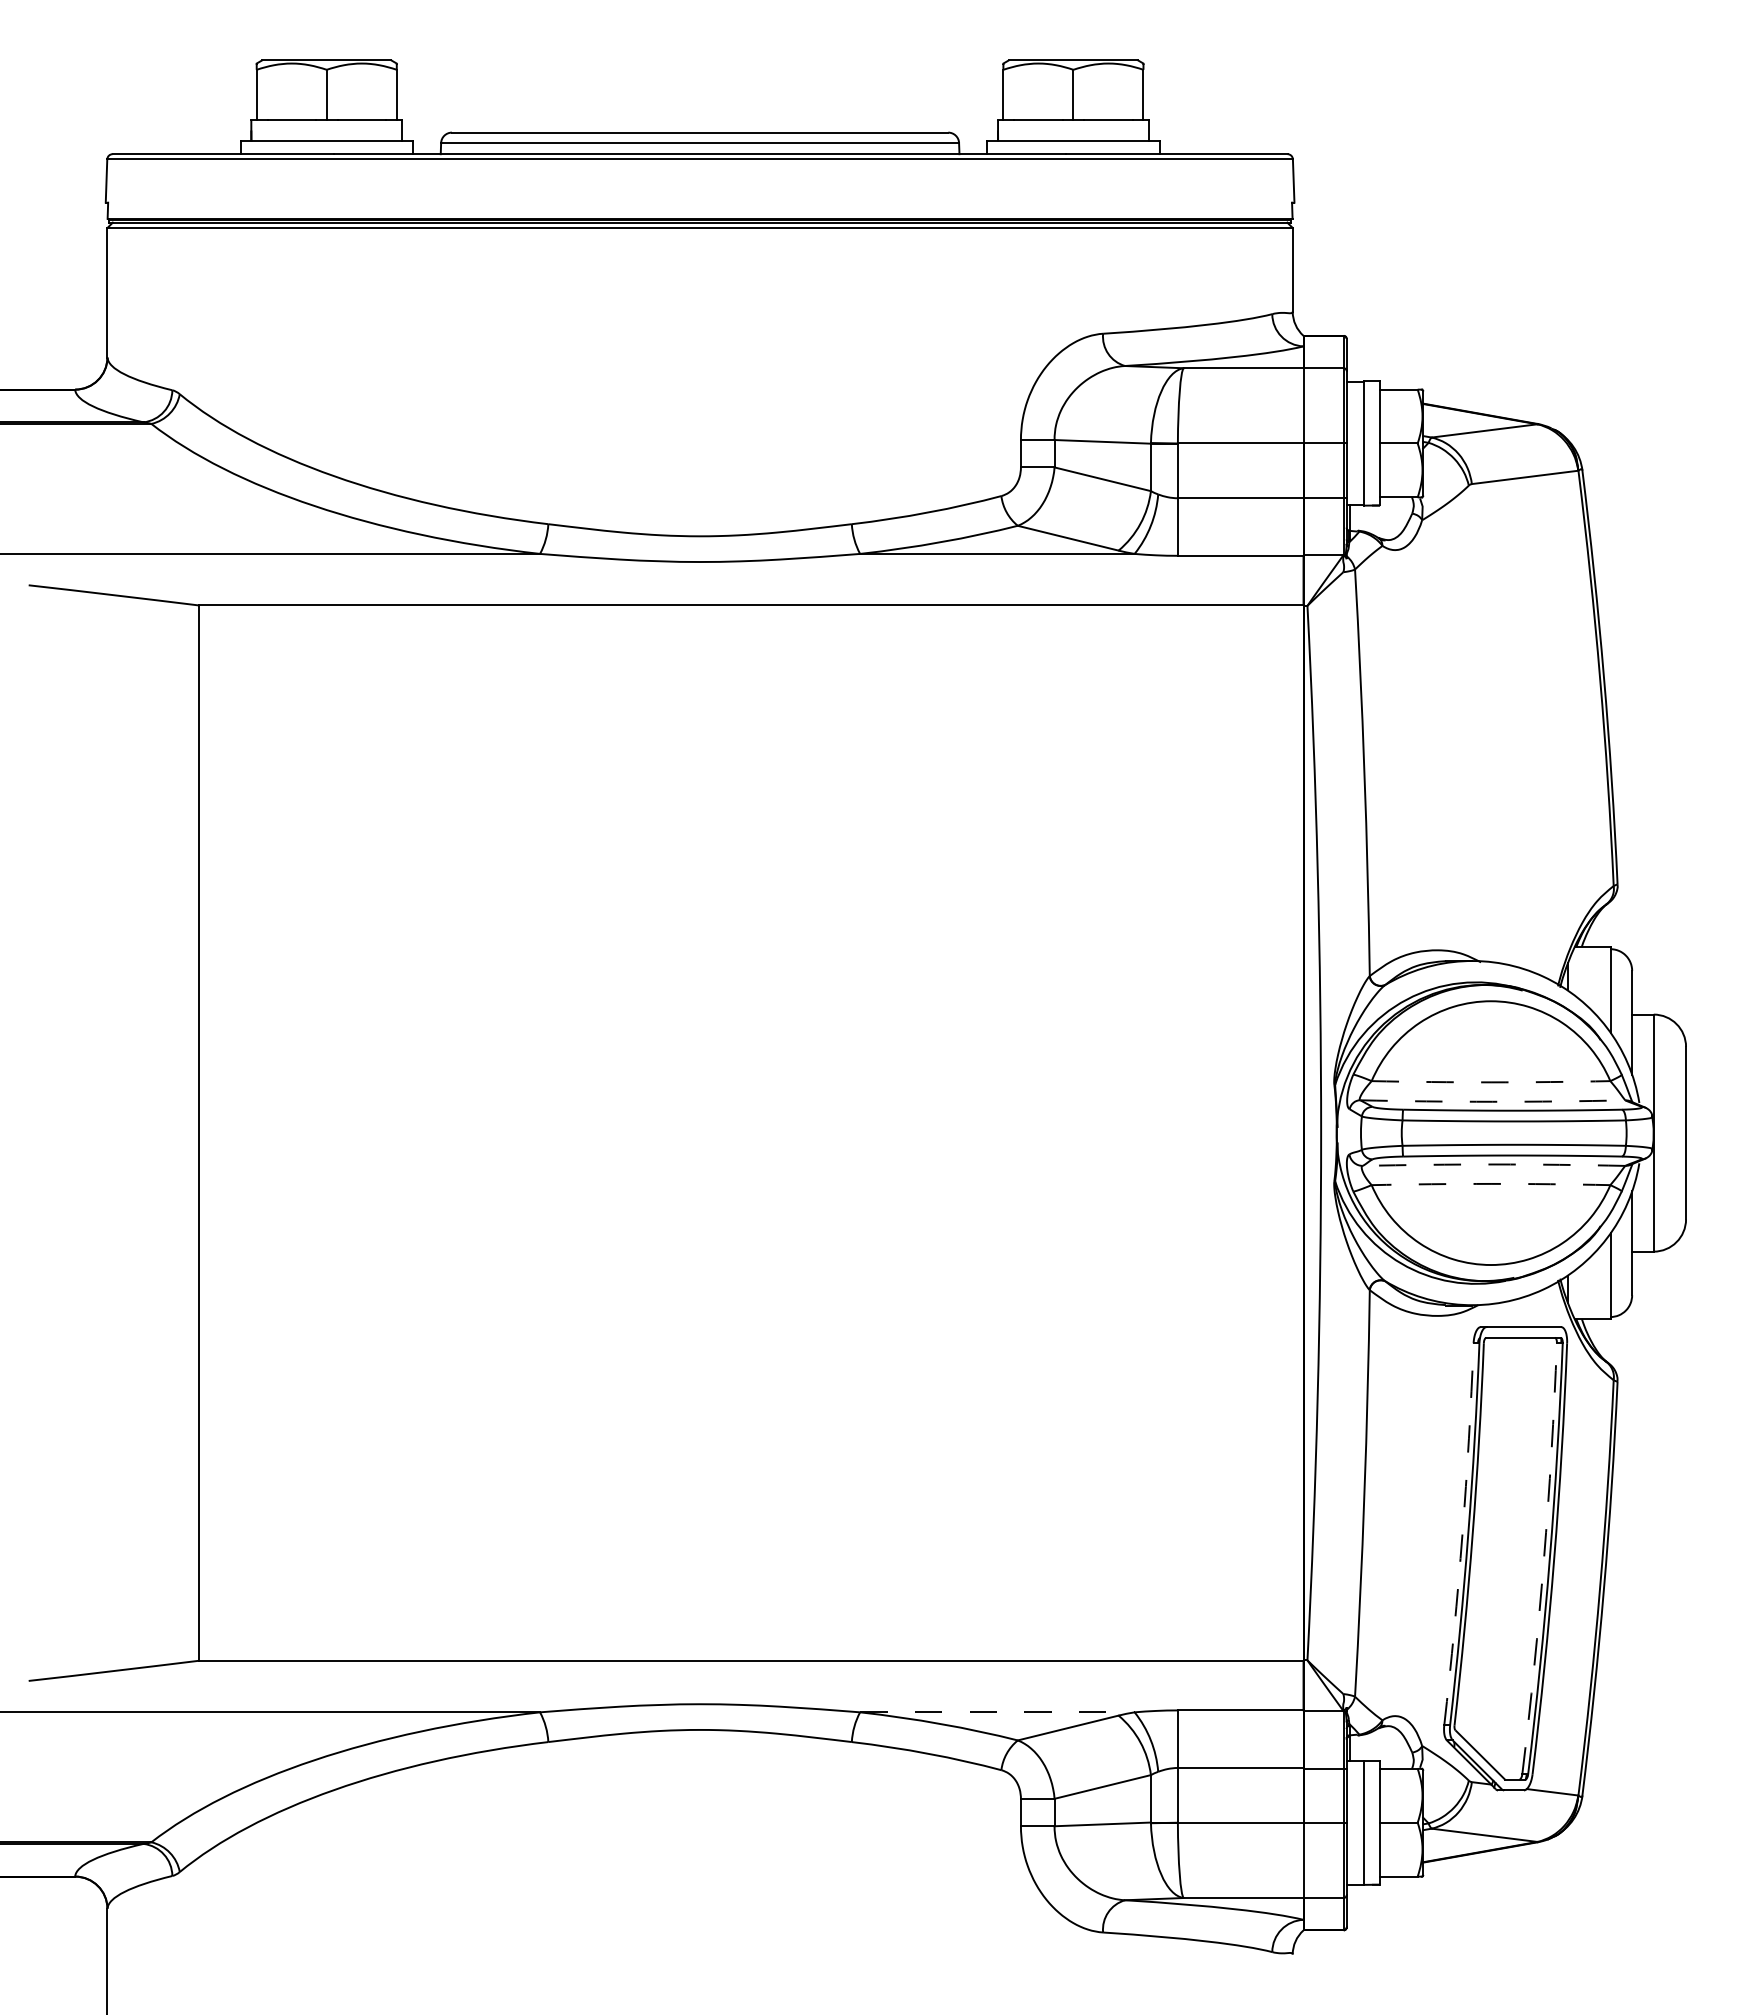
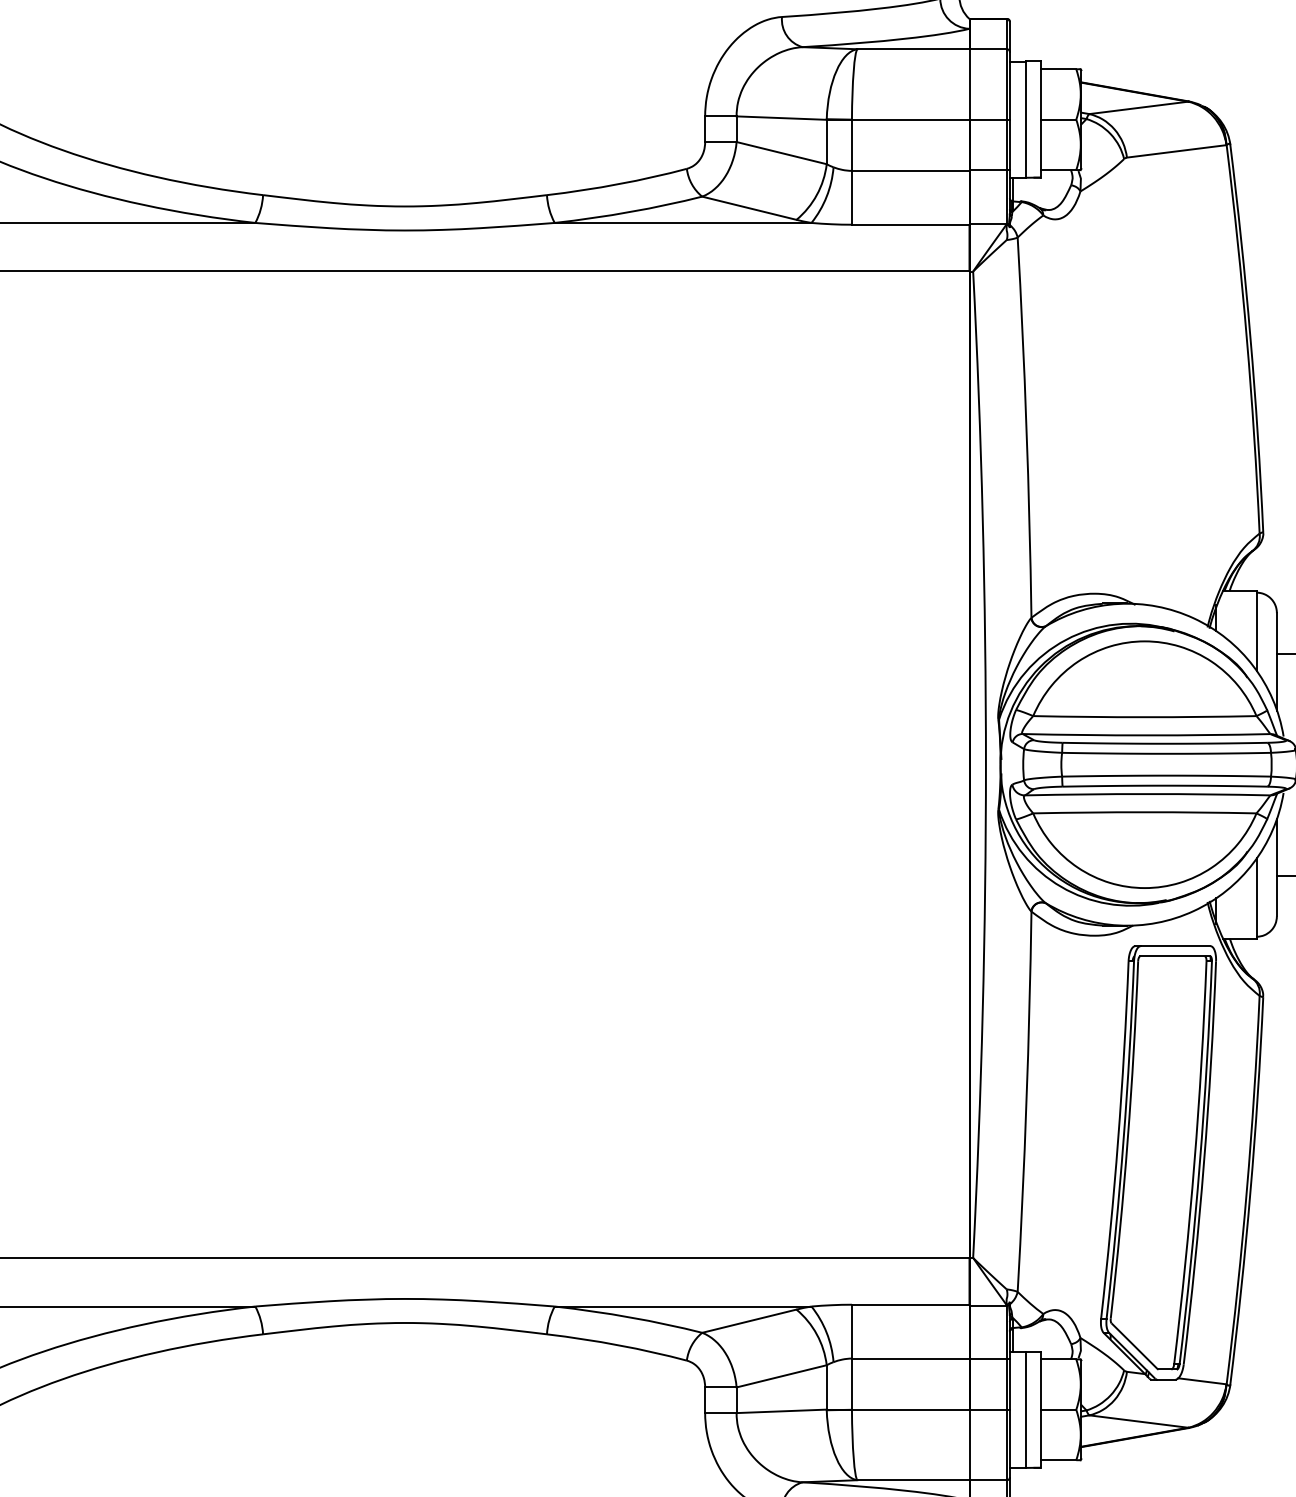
arc: (1491, 1082) -> (1145, 717), dashed -> solid
arc: (1492, 1101) -> (1146, 735), dashed -> solid
arc: (1494, 1164) -> (1148, 794), dashed -> solid
arc: (1491, 1183) -> (1145, 811), dashed -> solid
arc: (1462, 1534) -> (1118, 1140), dashed -> solid
arc: (1544, 1559) -> (1194, 1163), dashed -> solid
line: (997, 1712) -> (683, 1306), dashed -> solid

